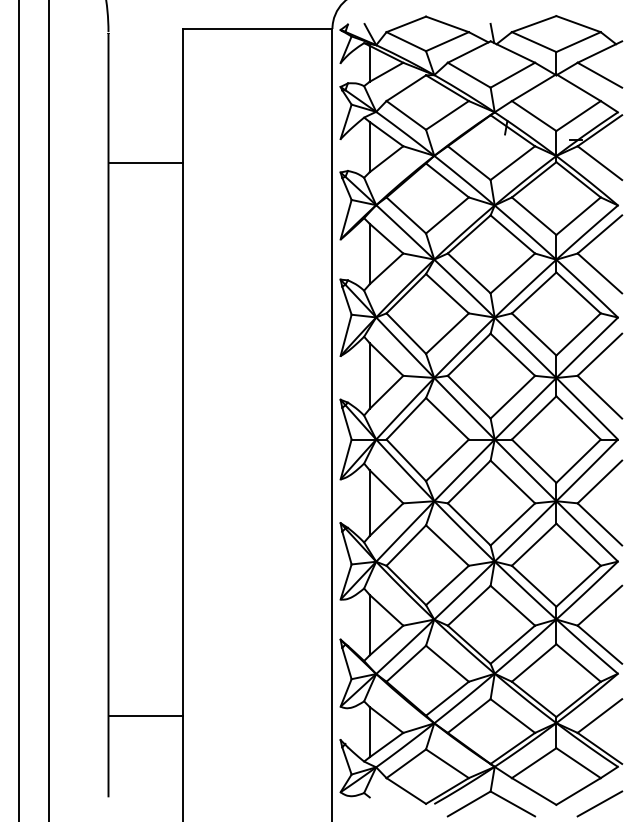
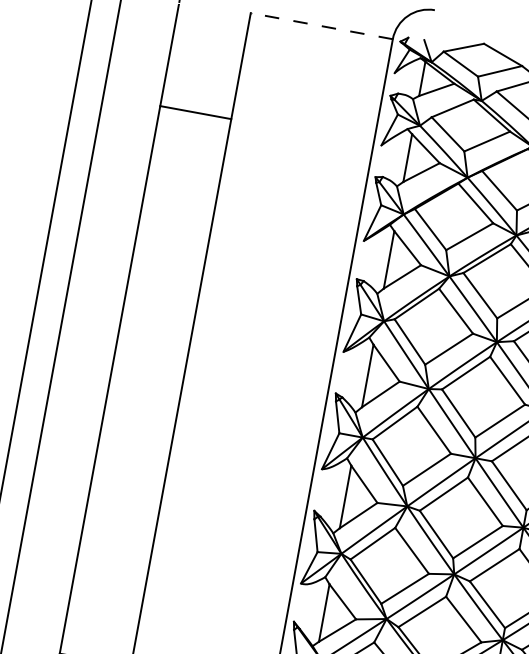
line: (257, 29) -> (321, 26), solid -> dashed
line: (145, 163) -> (195, 112), moved

